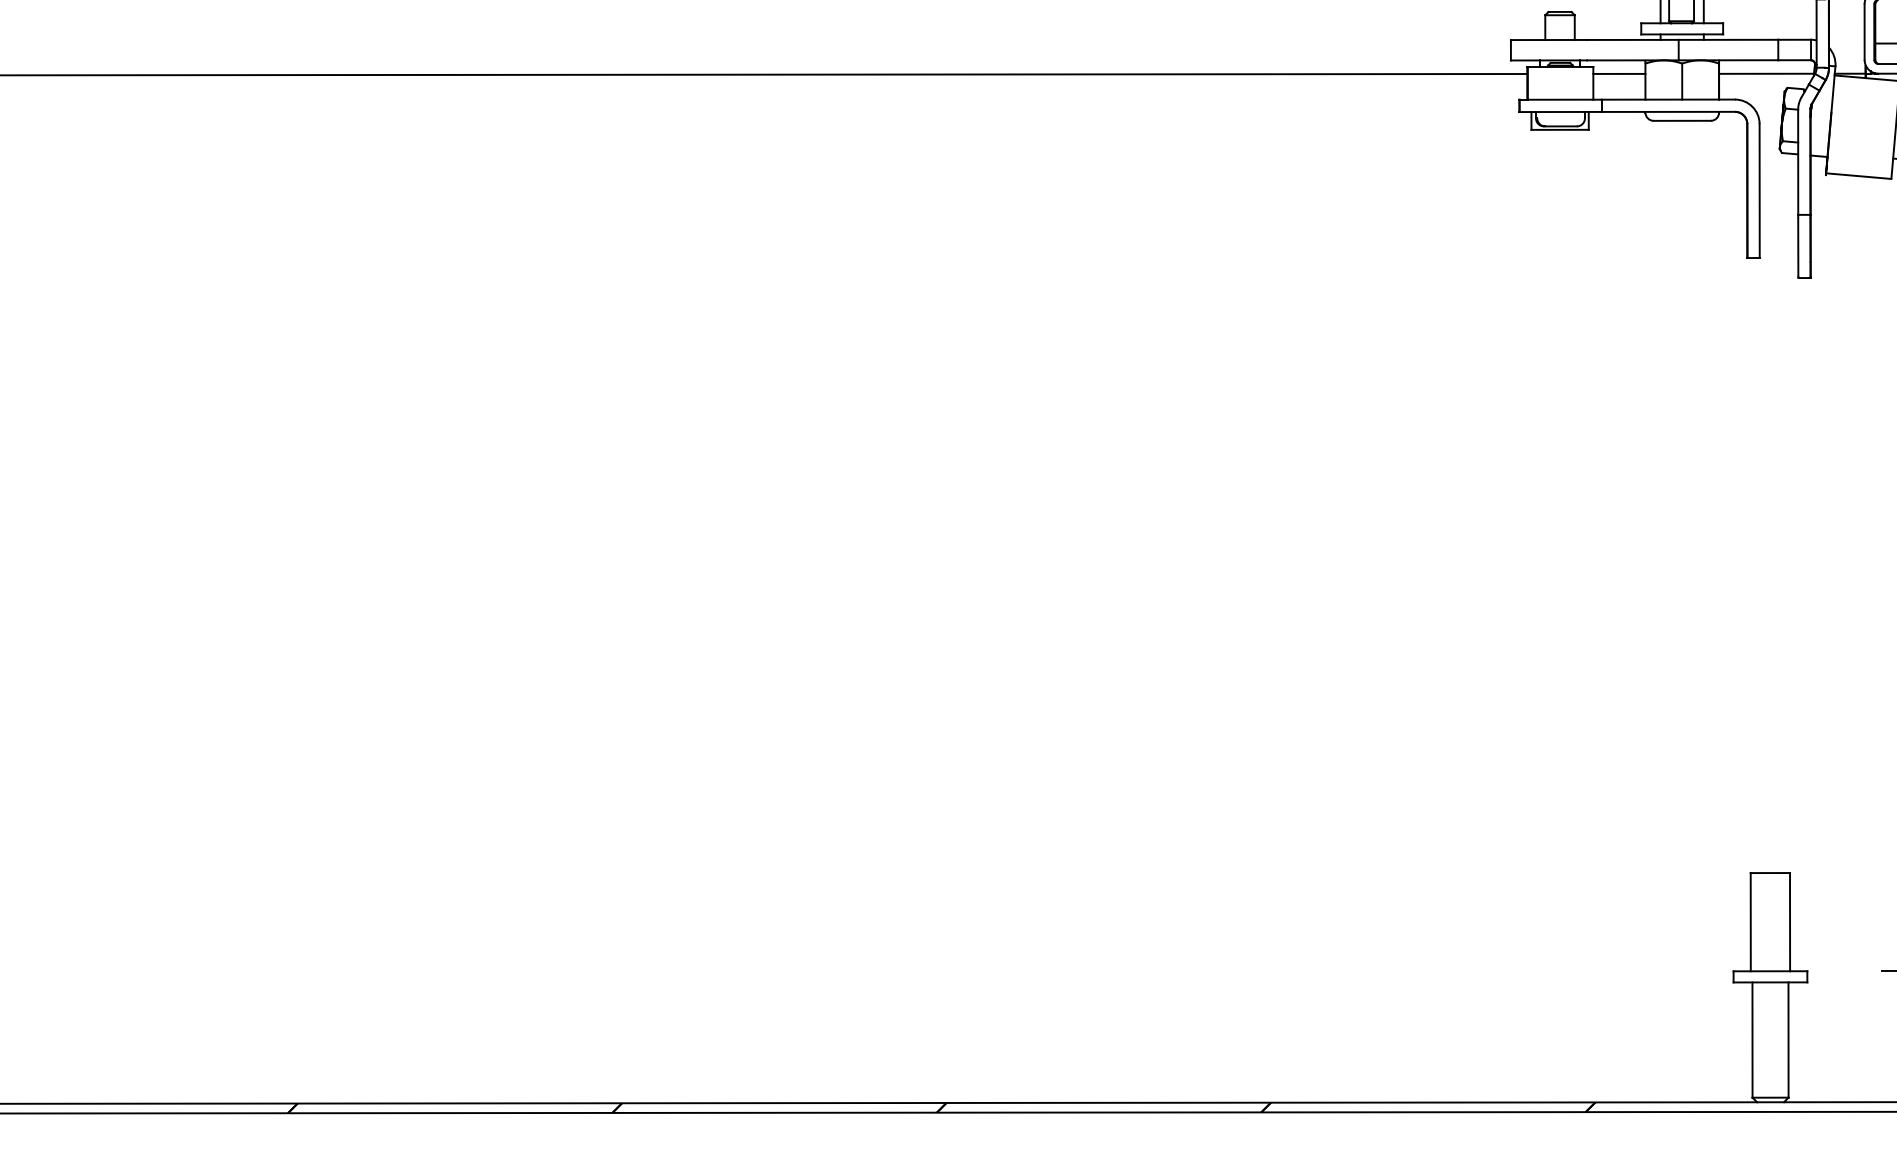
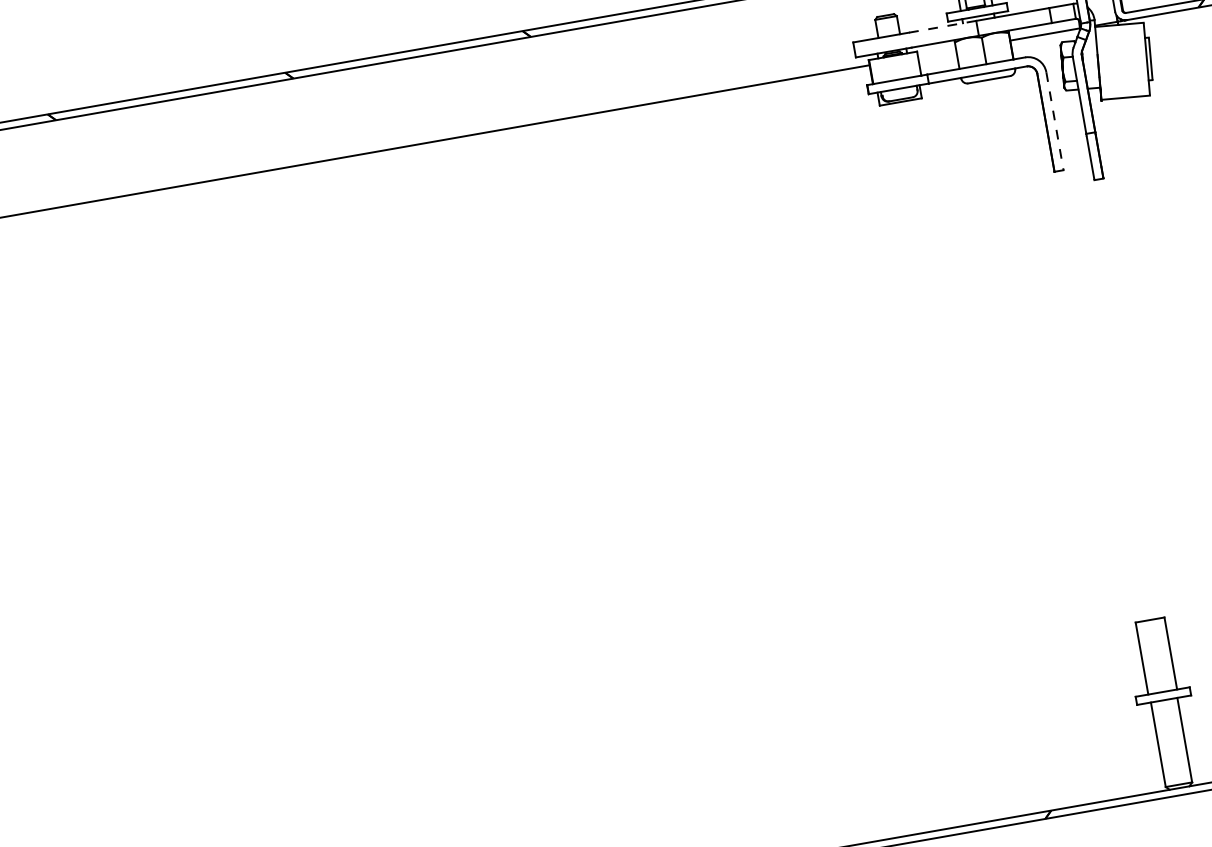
line: (1632, 39) -> (942, 26), solid -> dashed
line: (1619, 73) -> (937, 53), removed
line: (1759, 190) -> (1054, 120), solid -> dashed

